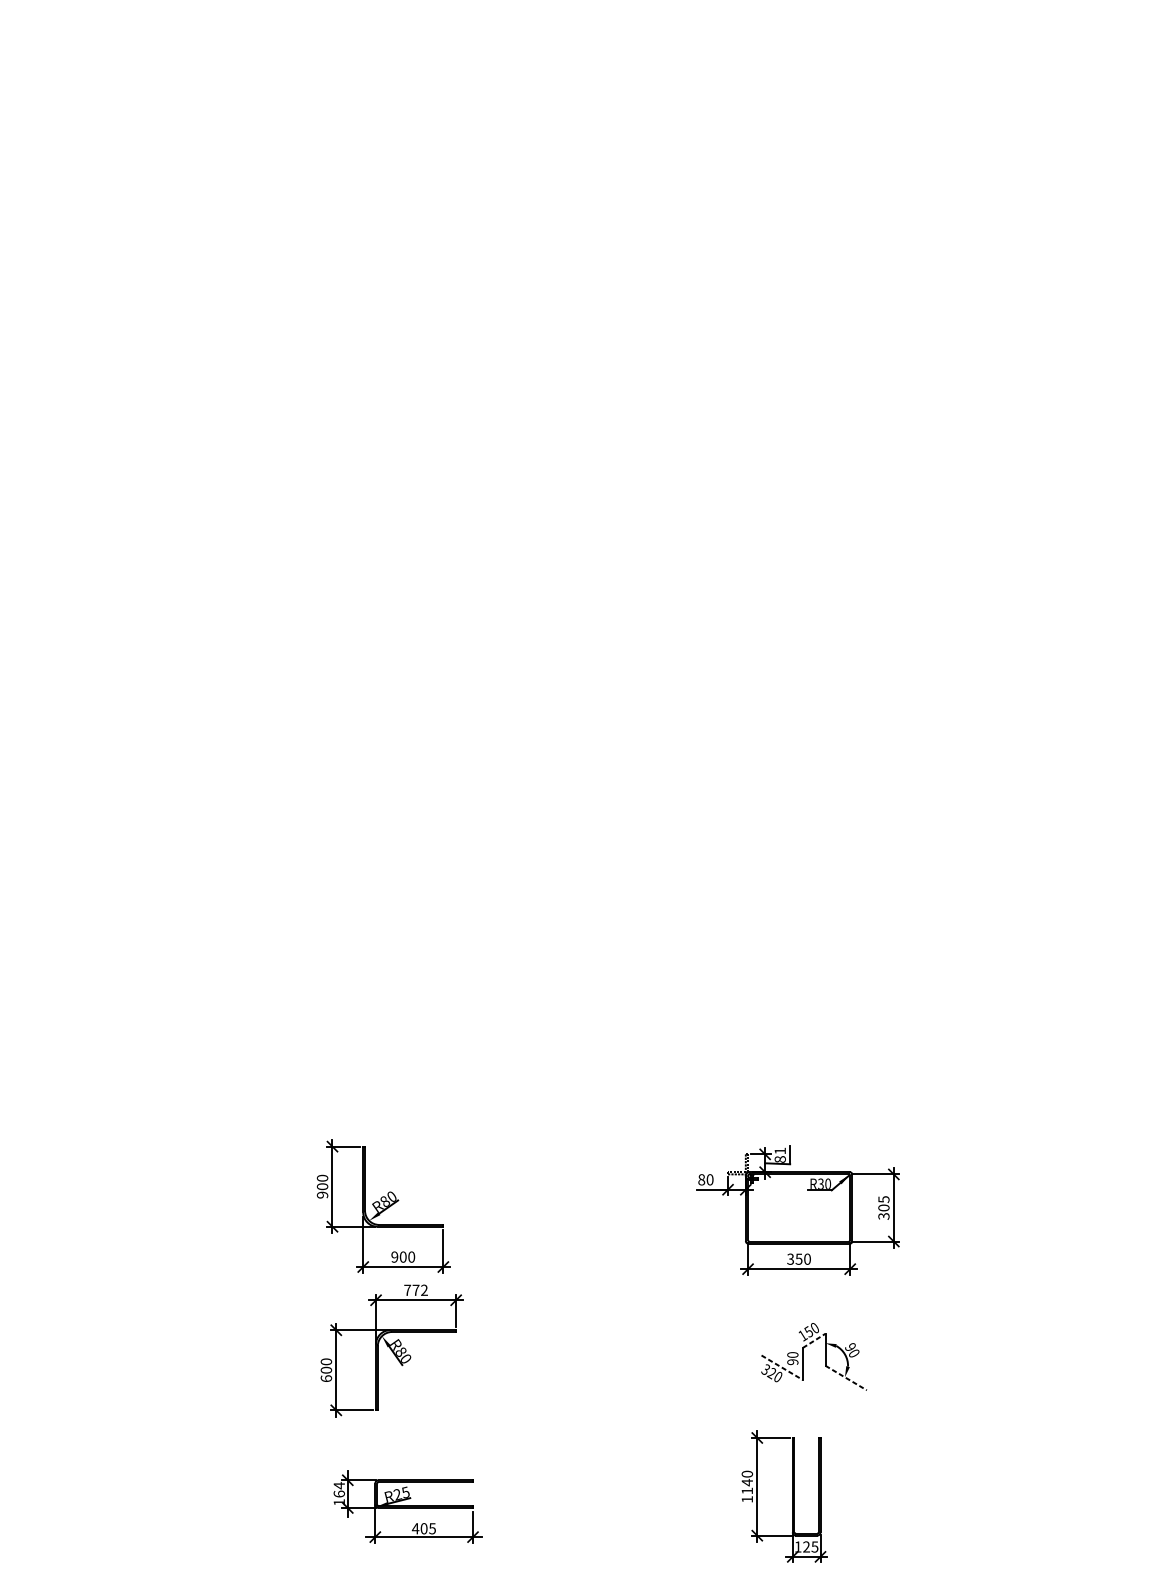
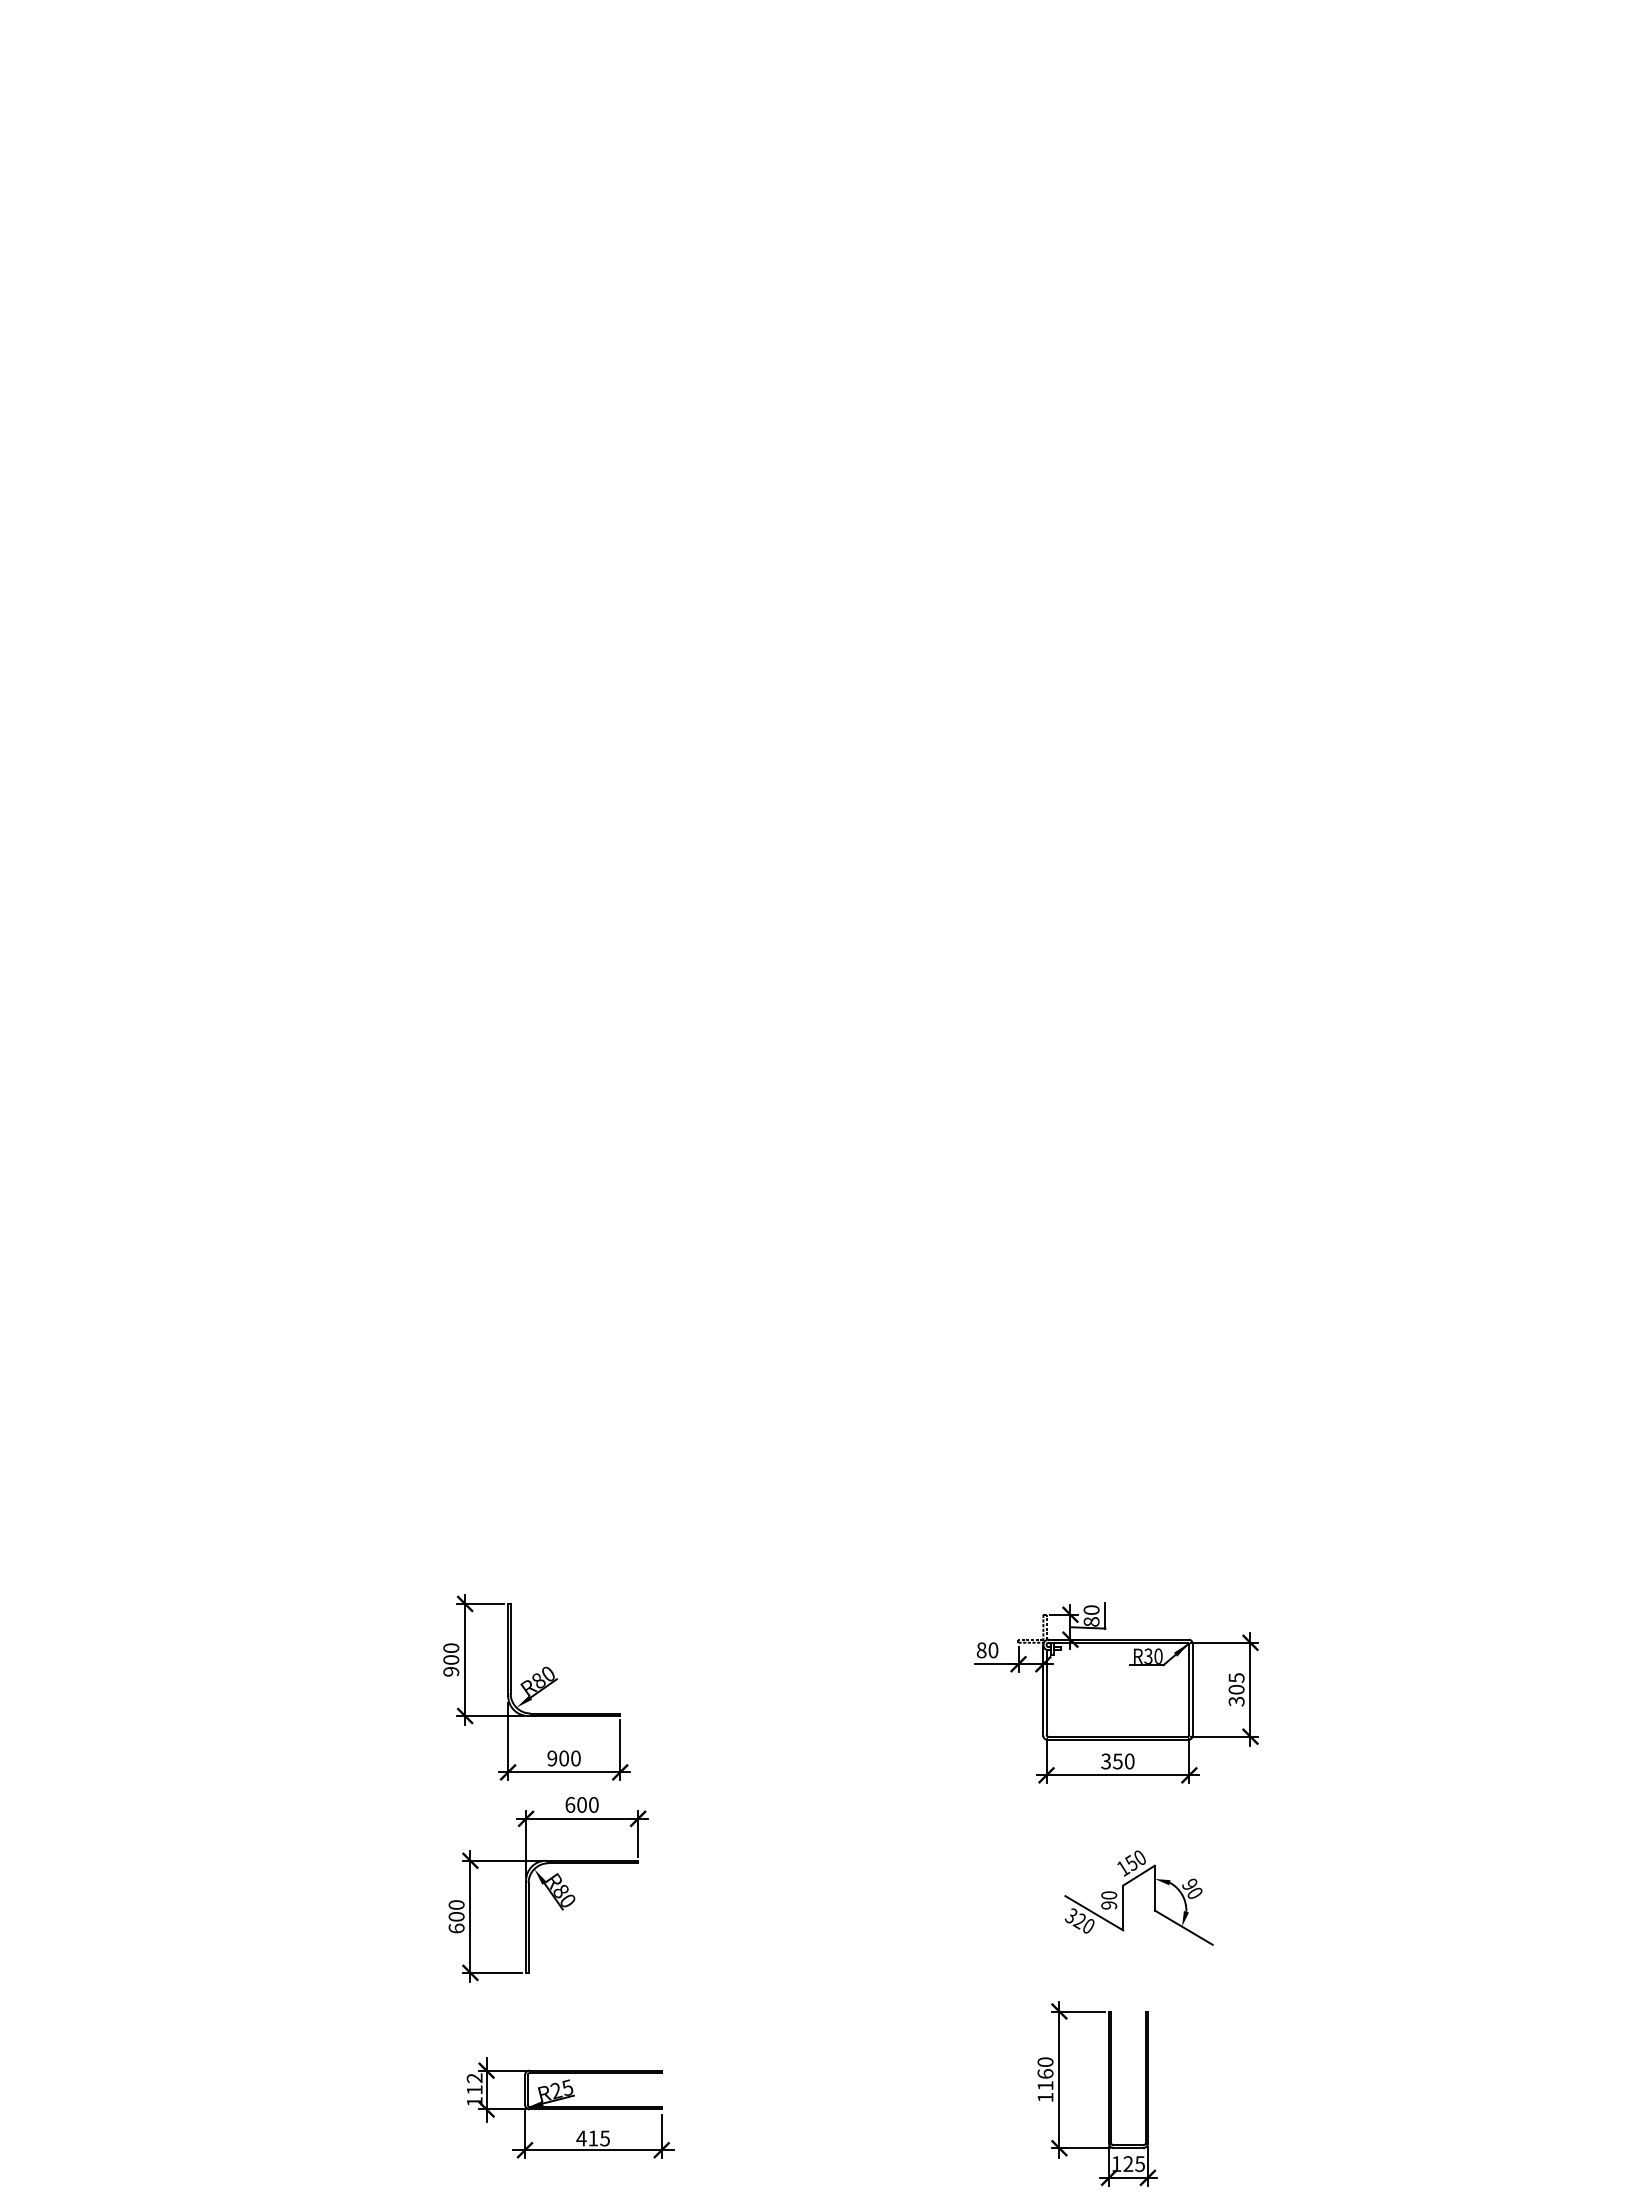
text: (780, 1150) -> (1091, 1609), 81 -> 80
text: (415, 1290) -> (581, 1804), 772 -> 600
line: (814, 1340) -> (1139, 1875), dashed -> solid
line: (782, 1367) -> (1094, 1913), dashed -> solid
line: (845, 1377) -> (1183, 1927), dashed -> solid
text: (747, 1482) -> (1045, 2073), 1140 -> 1160
text: (339, 1489) -> (474, 2083), 164 -> 112
text: (424, 1528) -> (593, 2138), 405 -> 415

